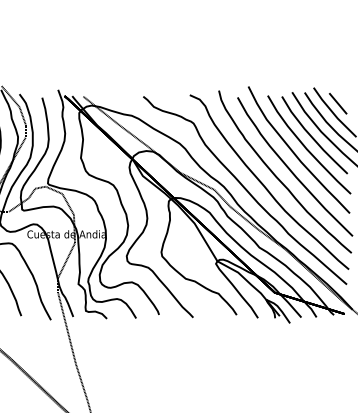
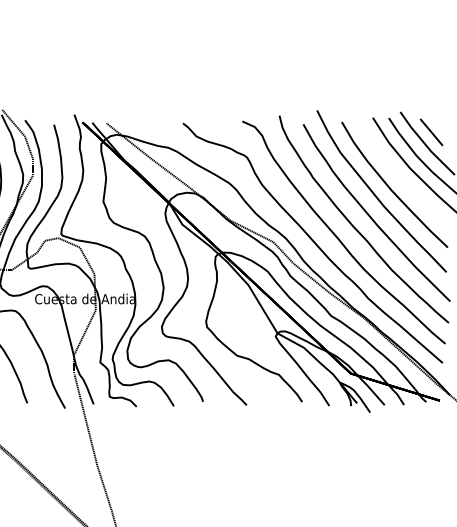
curve: (312, 136) -> (398, 174), removed

